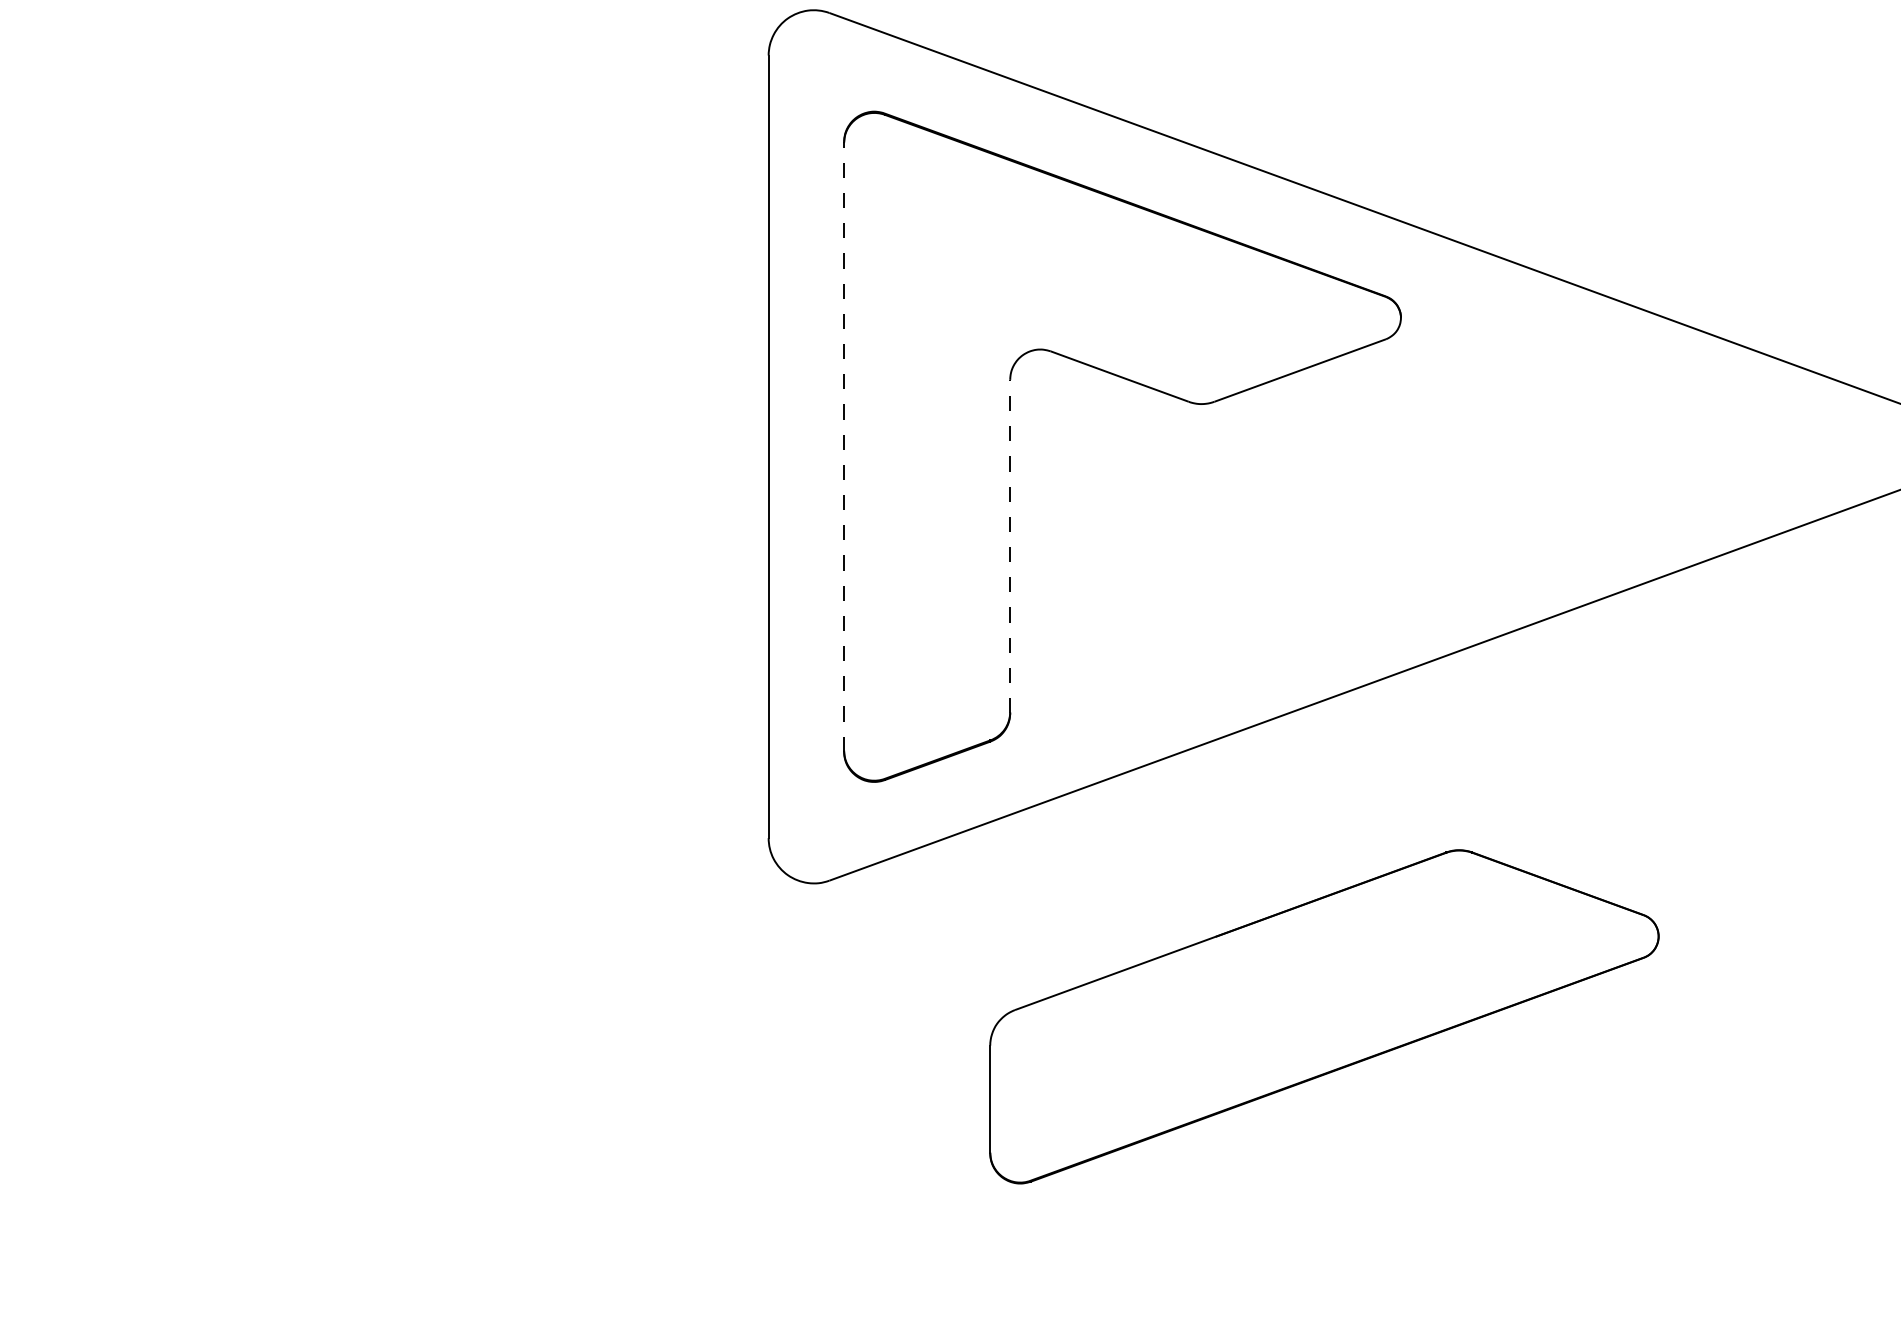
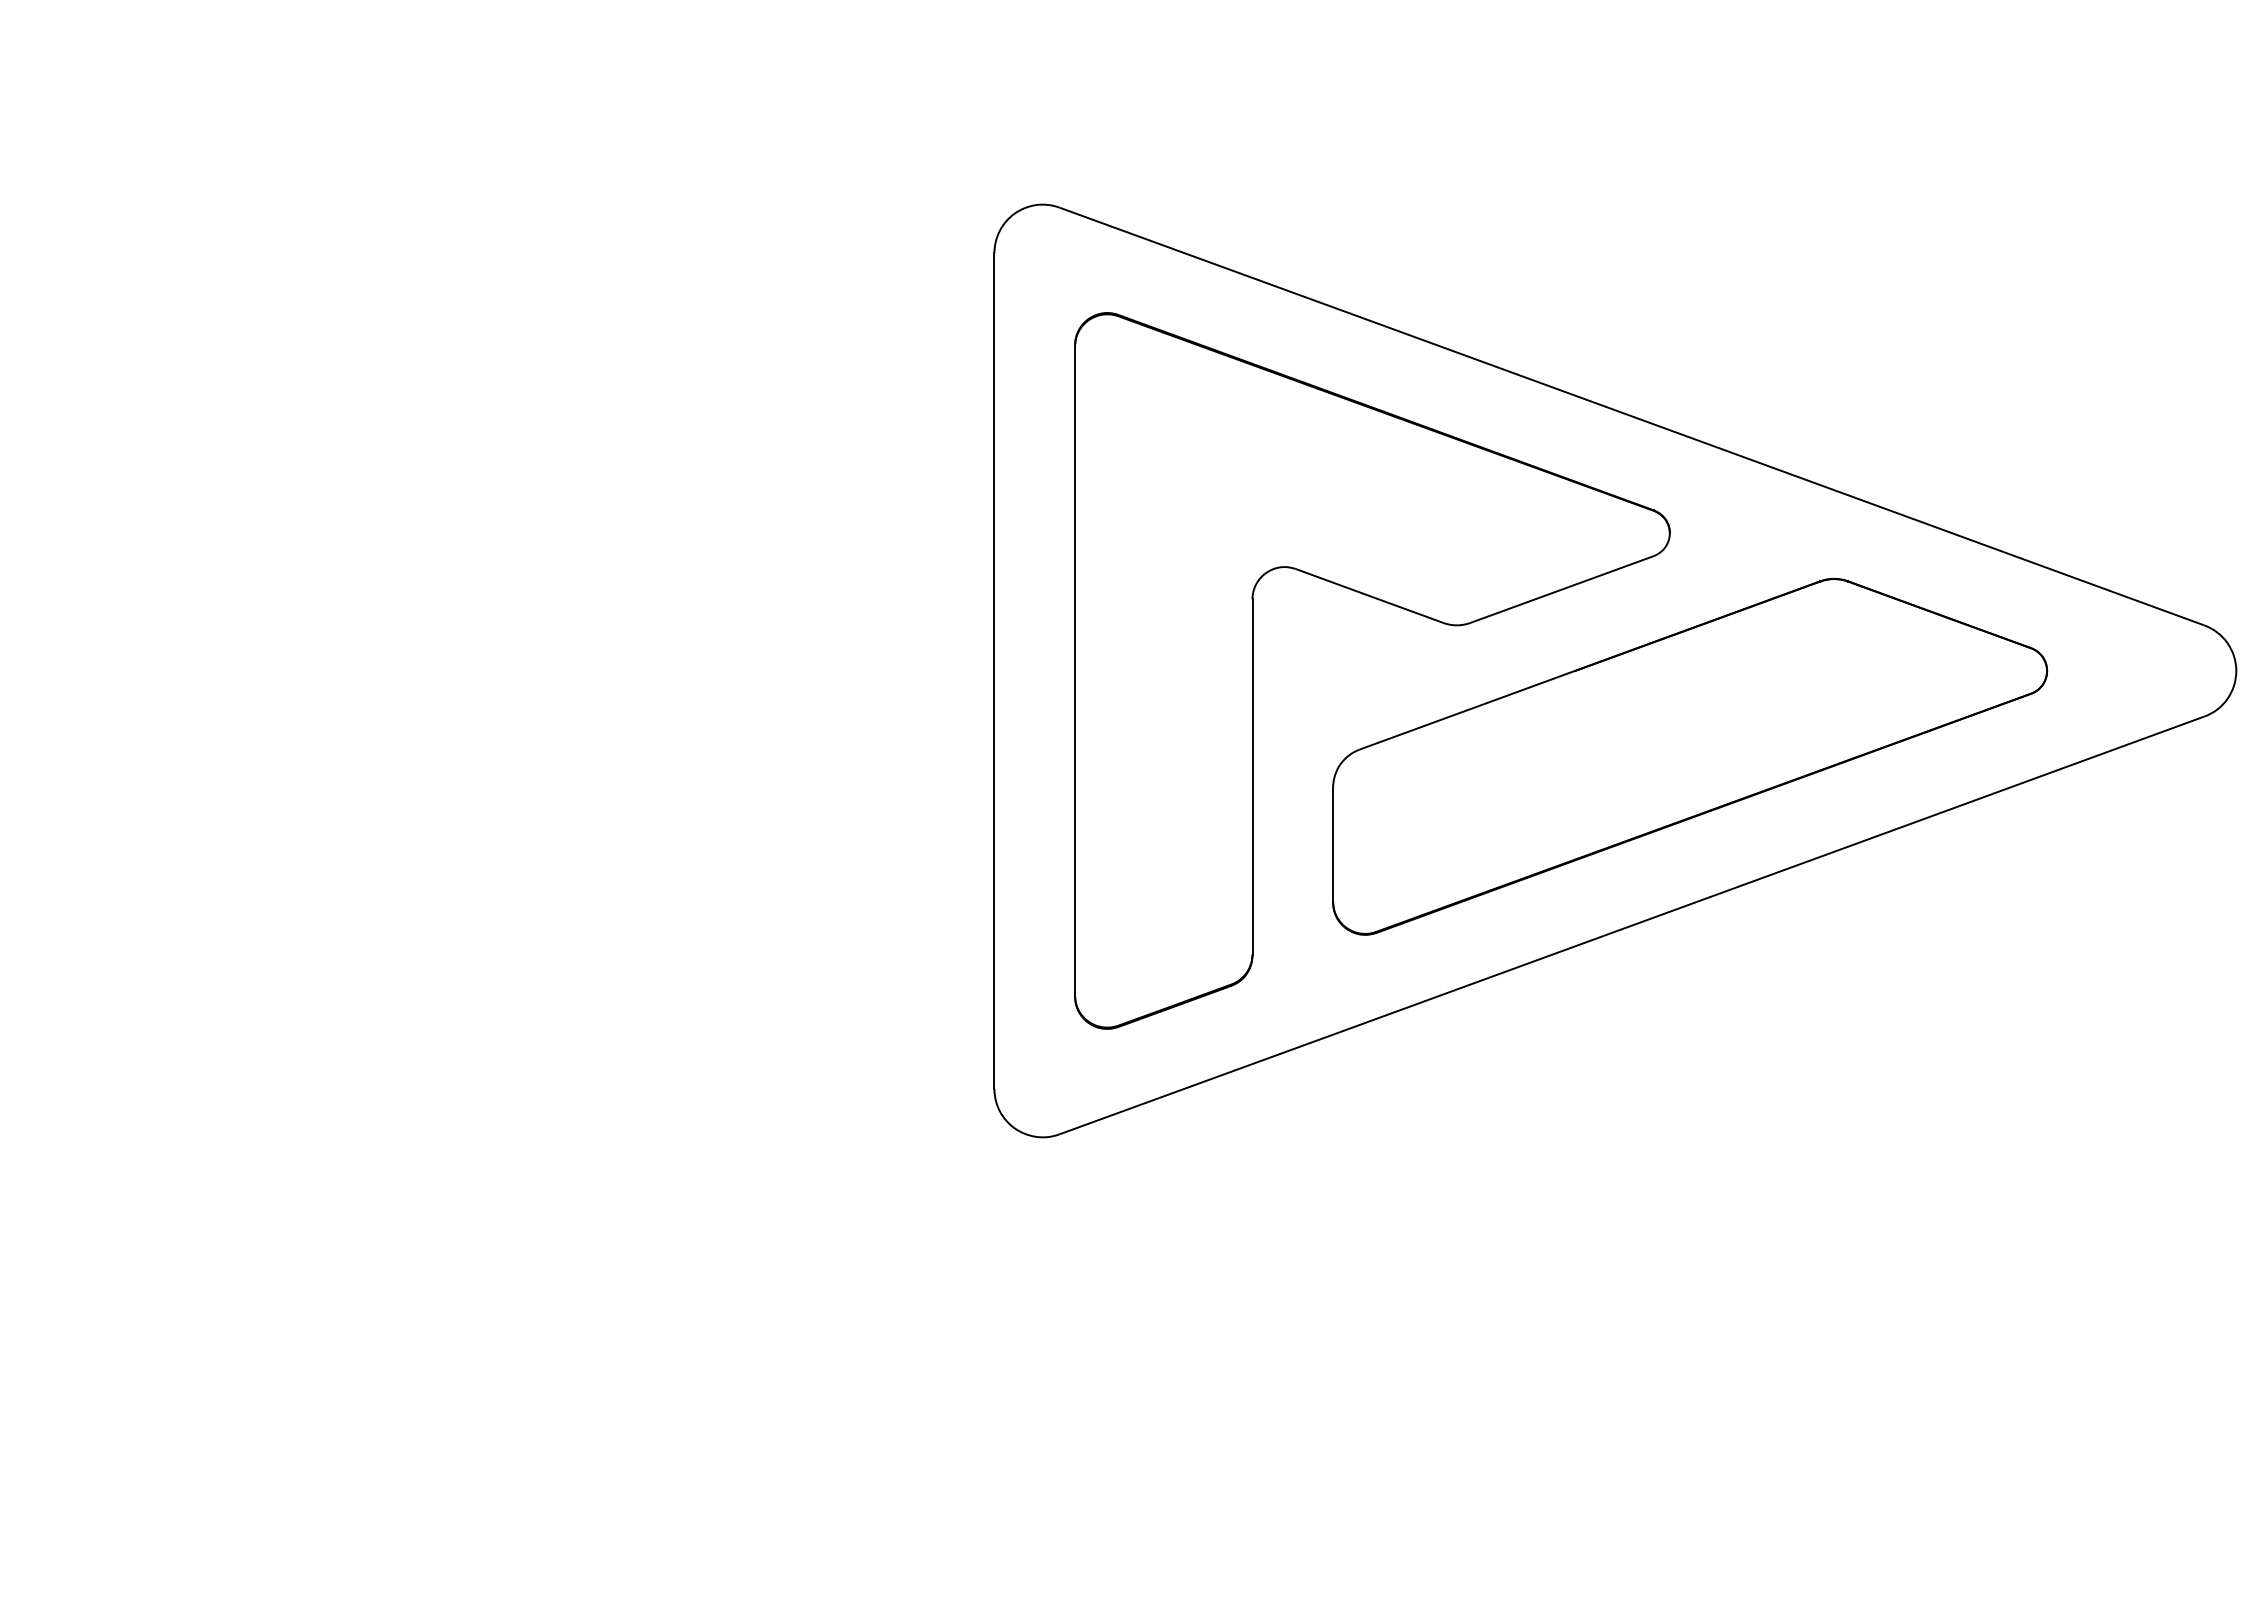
line: (844, 446) -> (1075, 670), dashed -> solid
line: (1010, 546) -> (1252, 777), dashed -> solid
part: (1324, 1016) -> (1690, 756), moved

